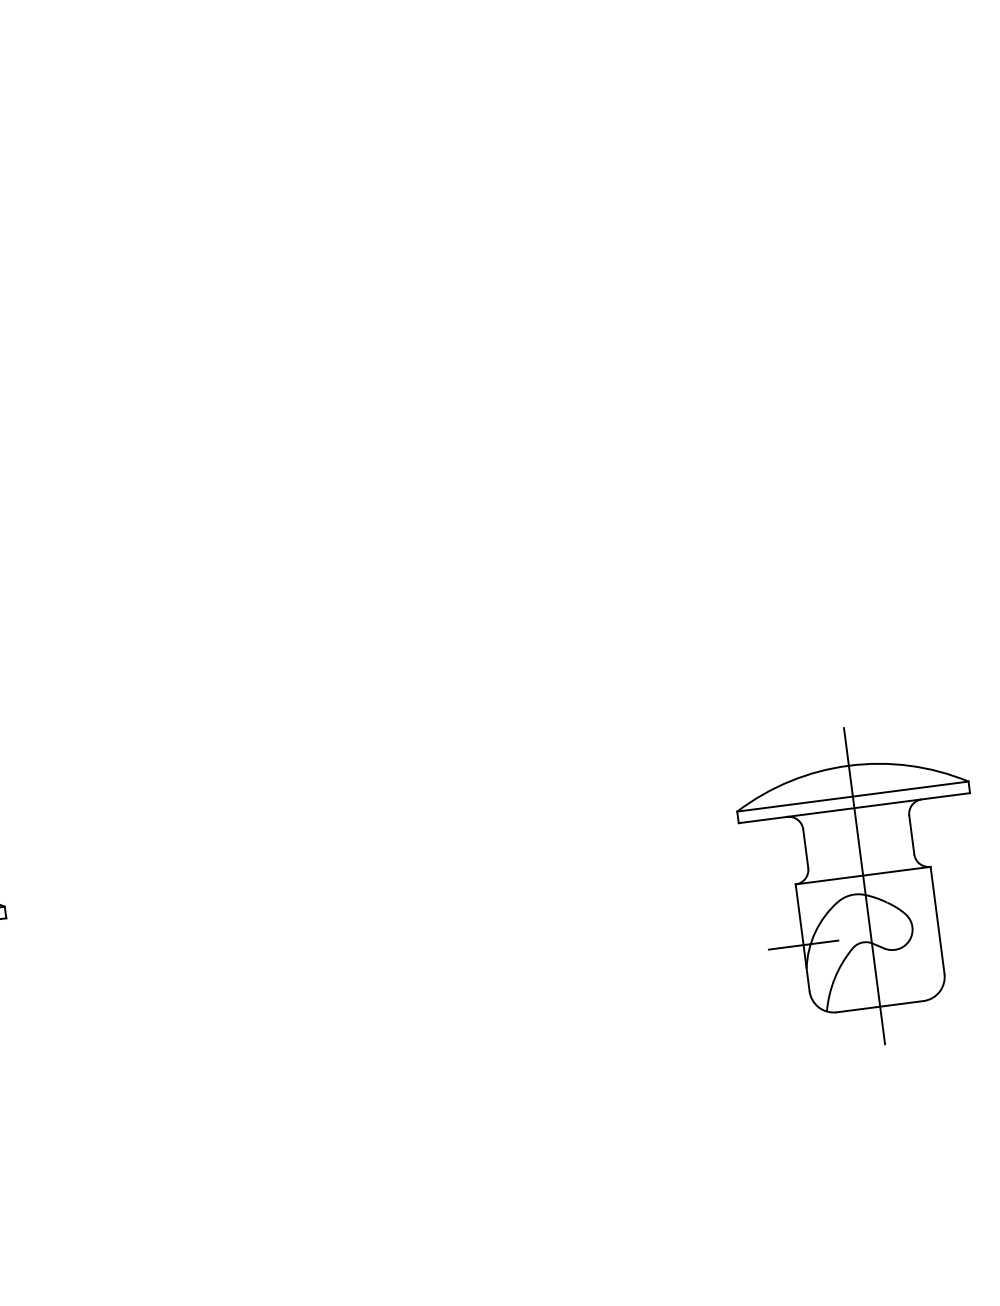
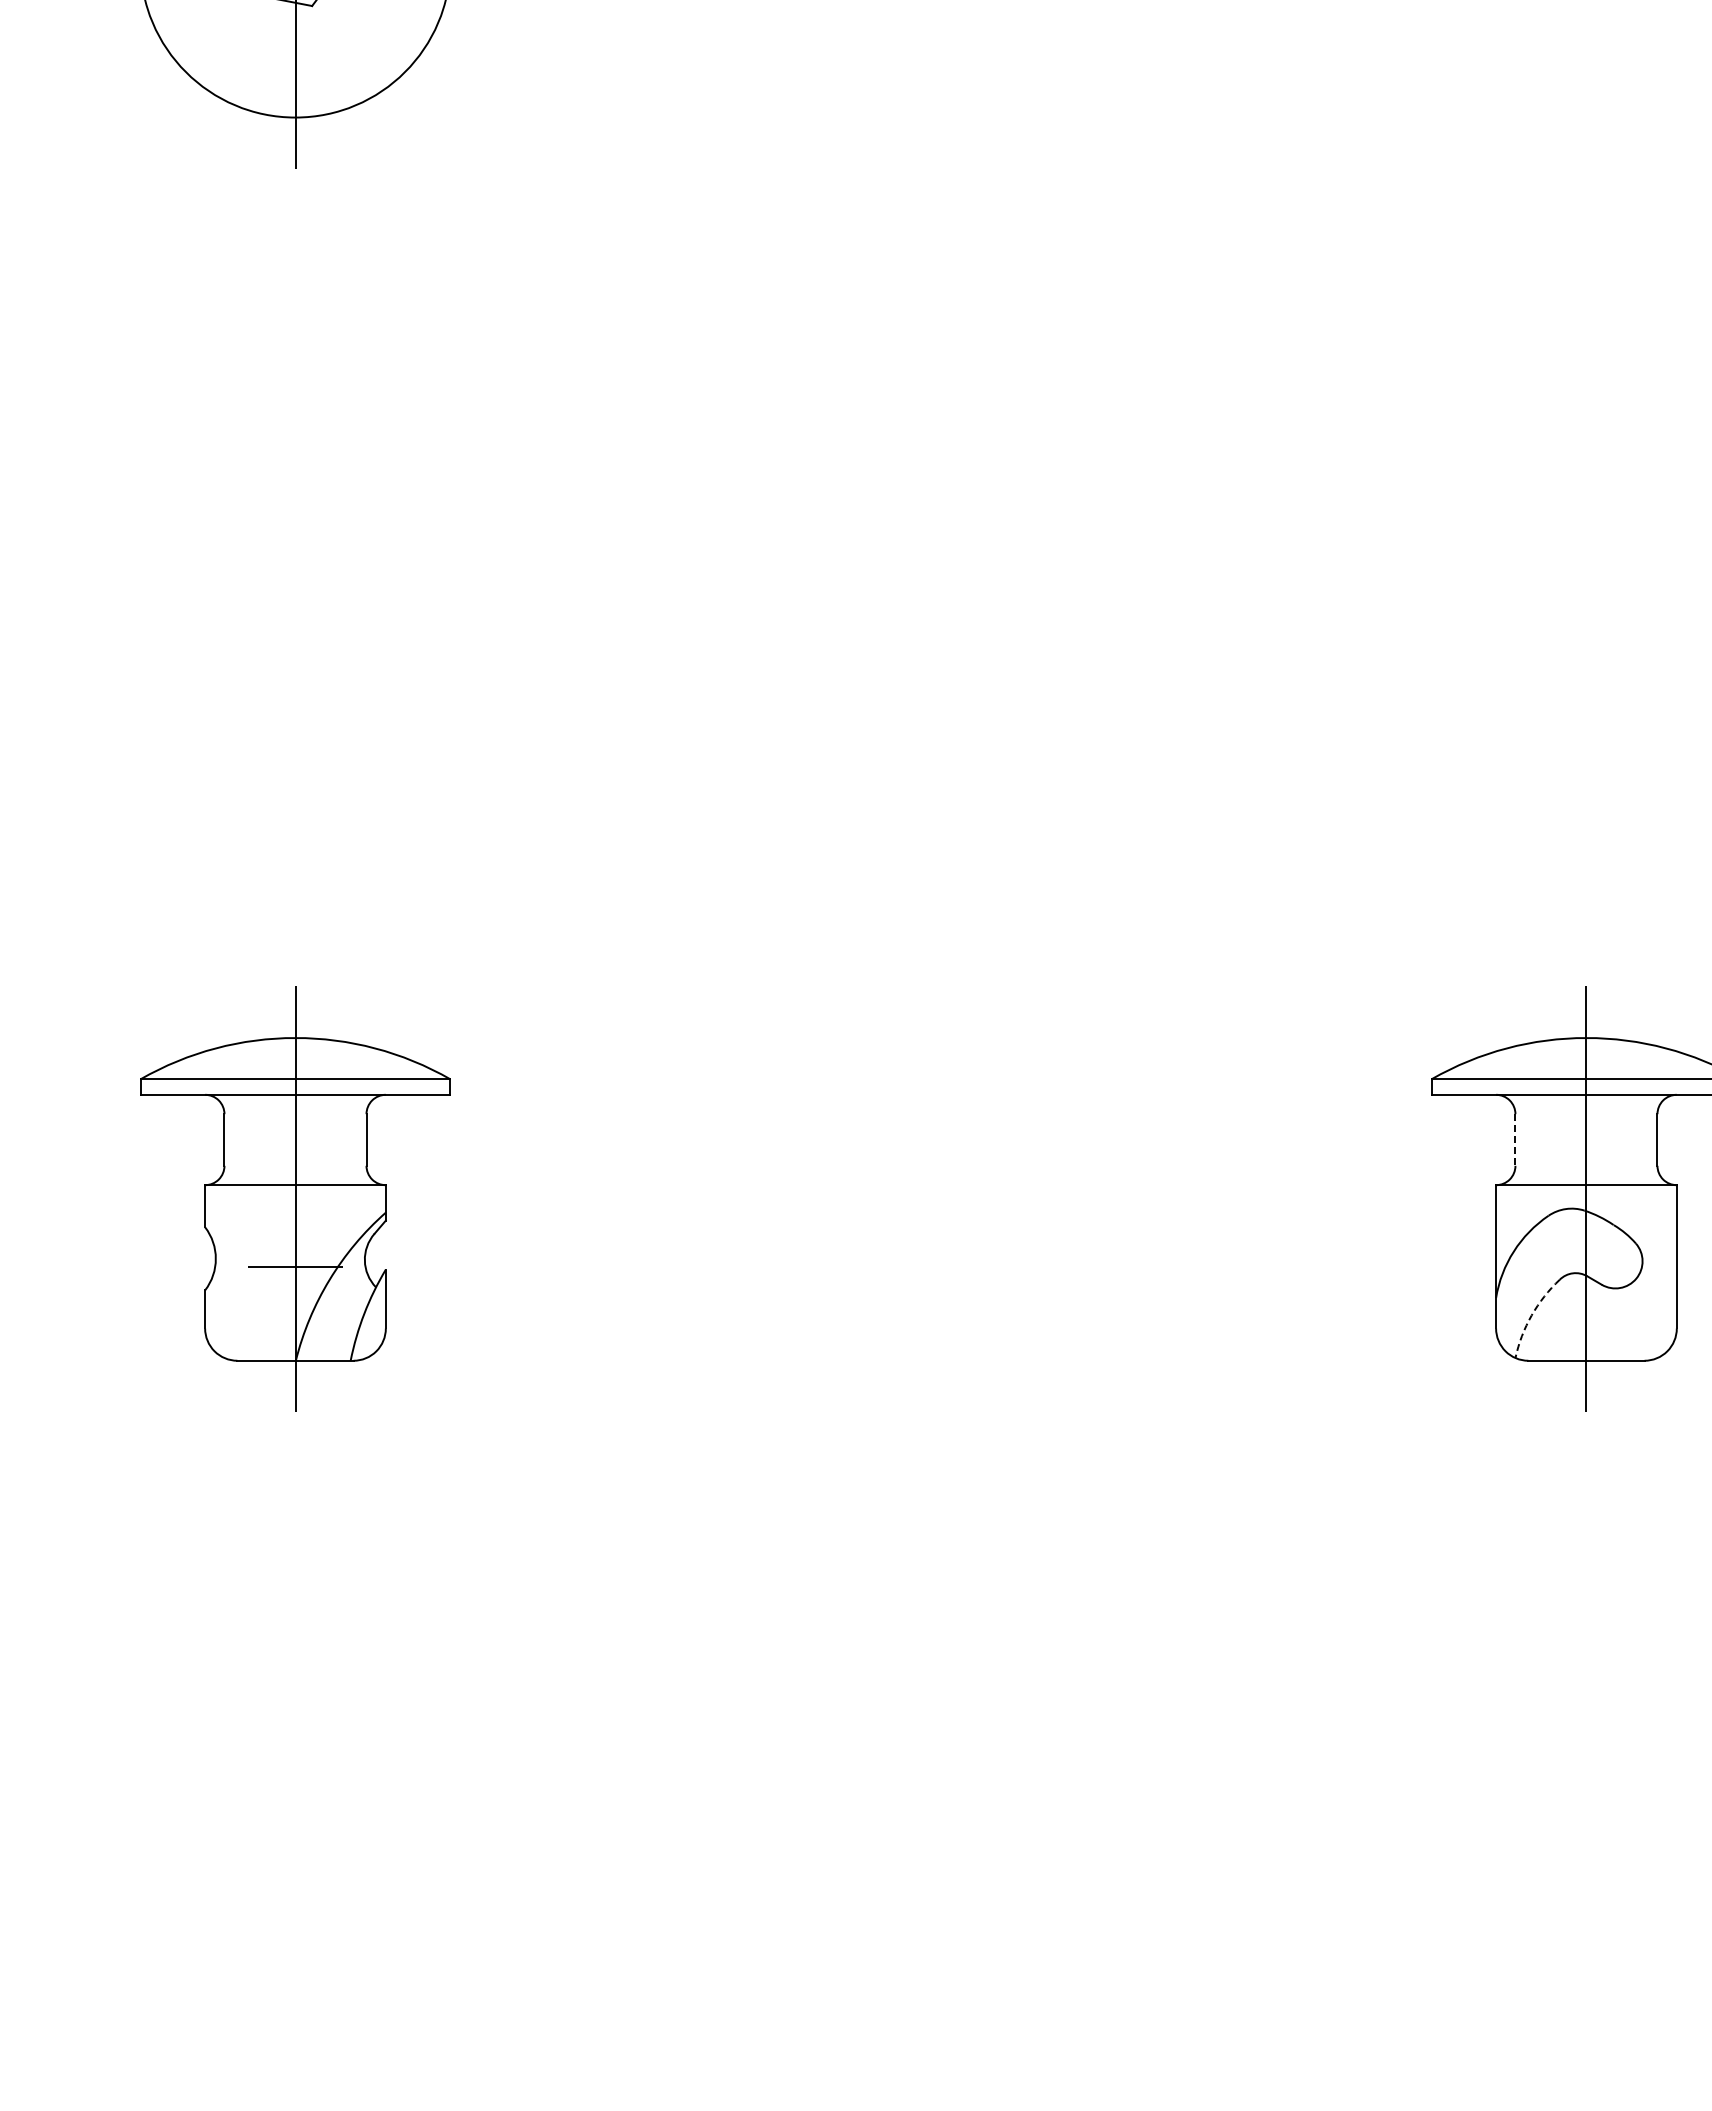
line: (805, 849) -> (1515, 1140), solid -> dashed
line: (803, 945) -> (1495, 1266), removed
arc: (834, 978) -> (1531, 1315), solid -> dashed

